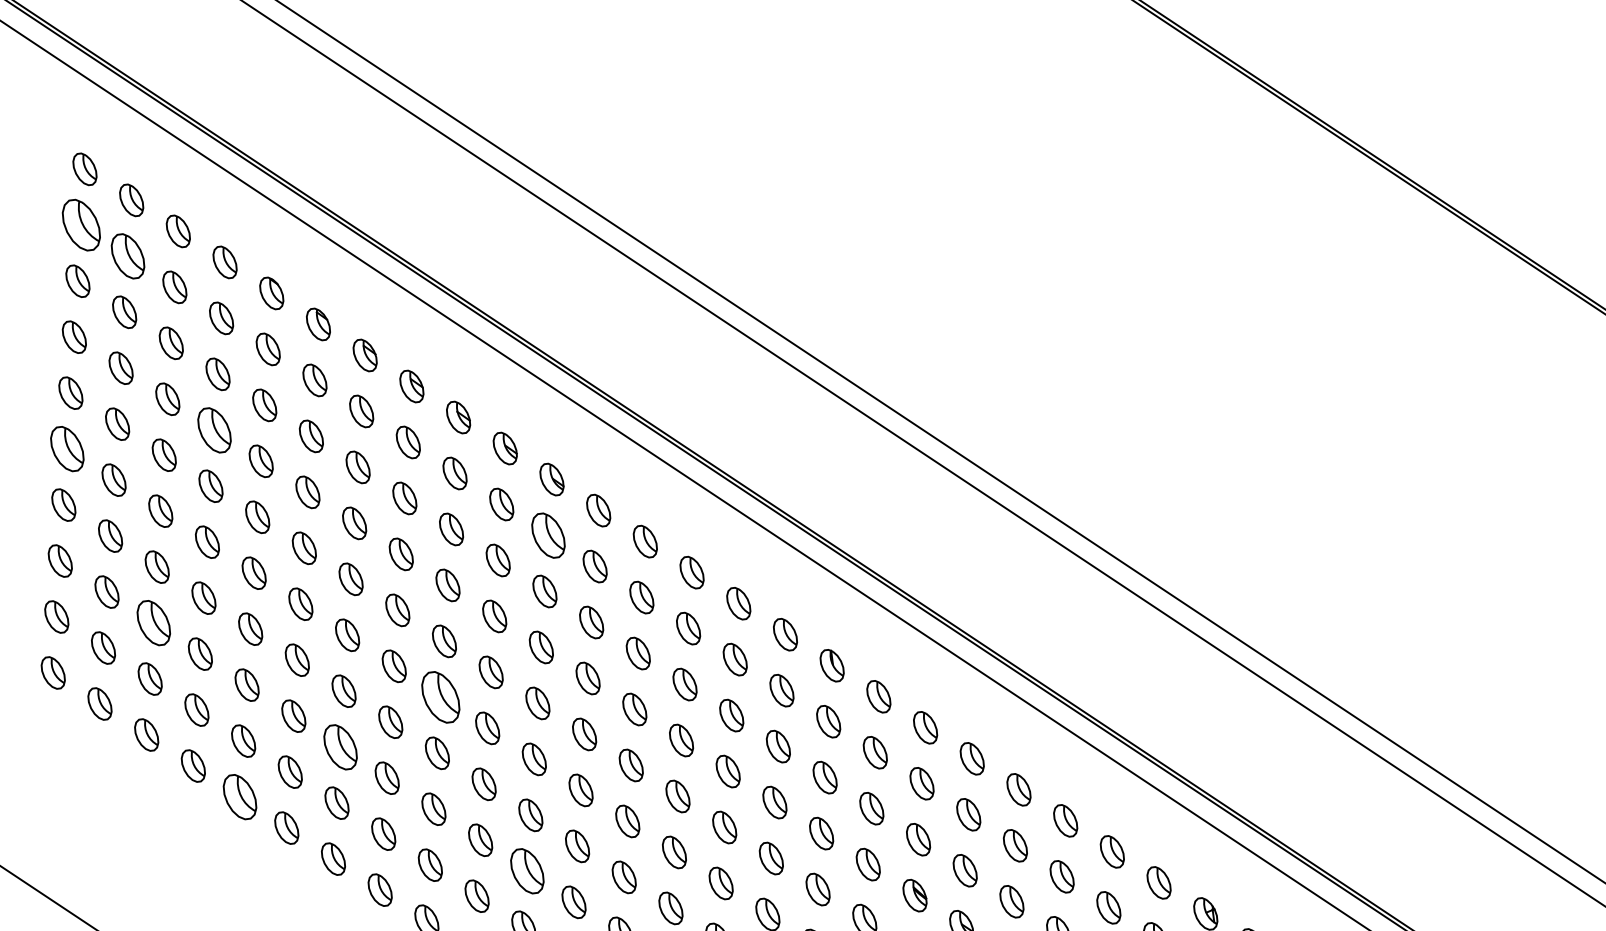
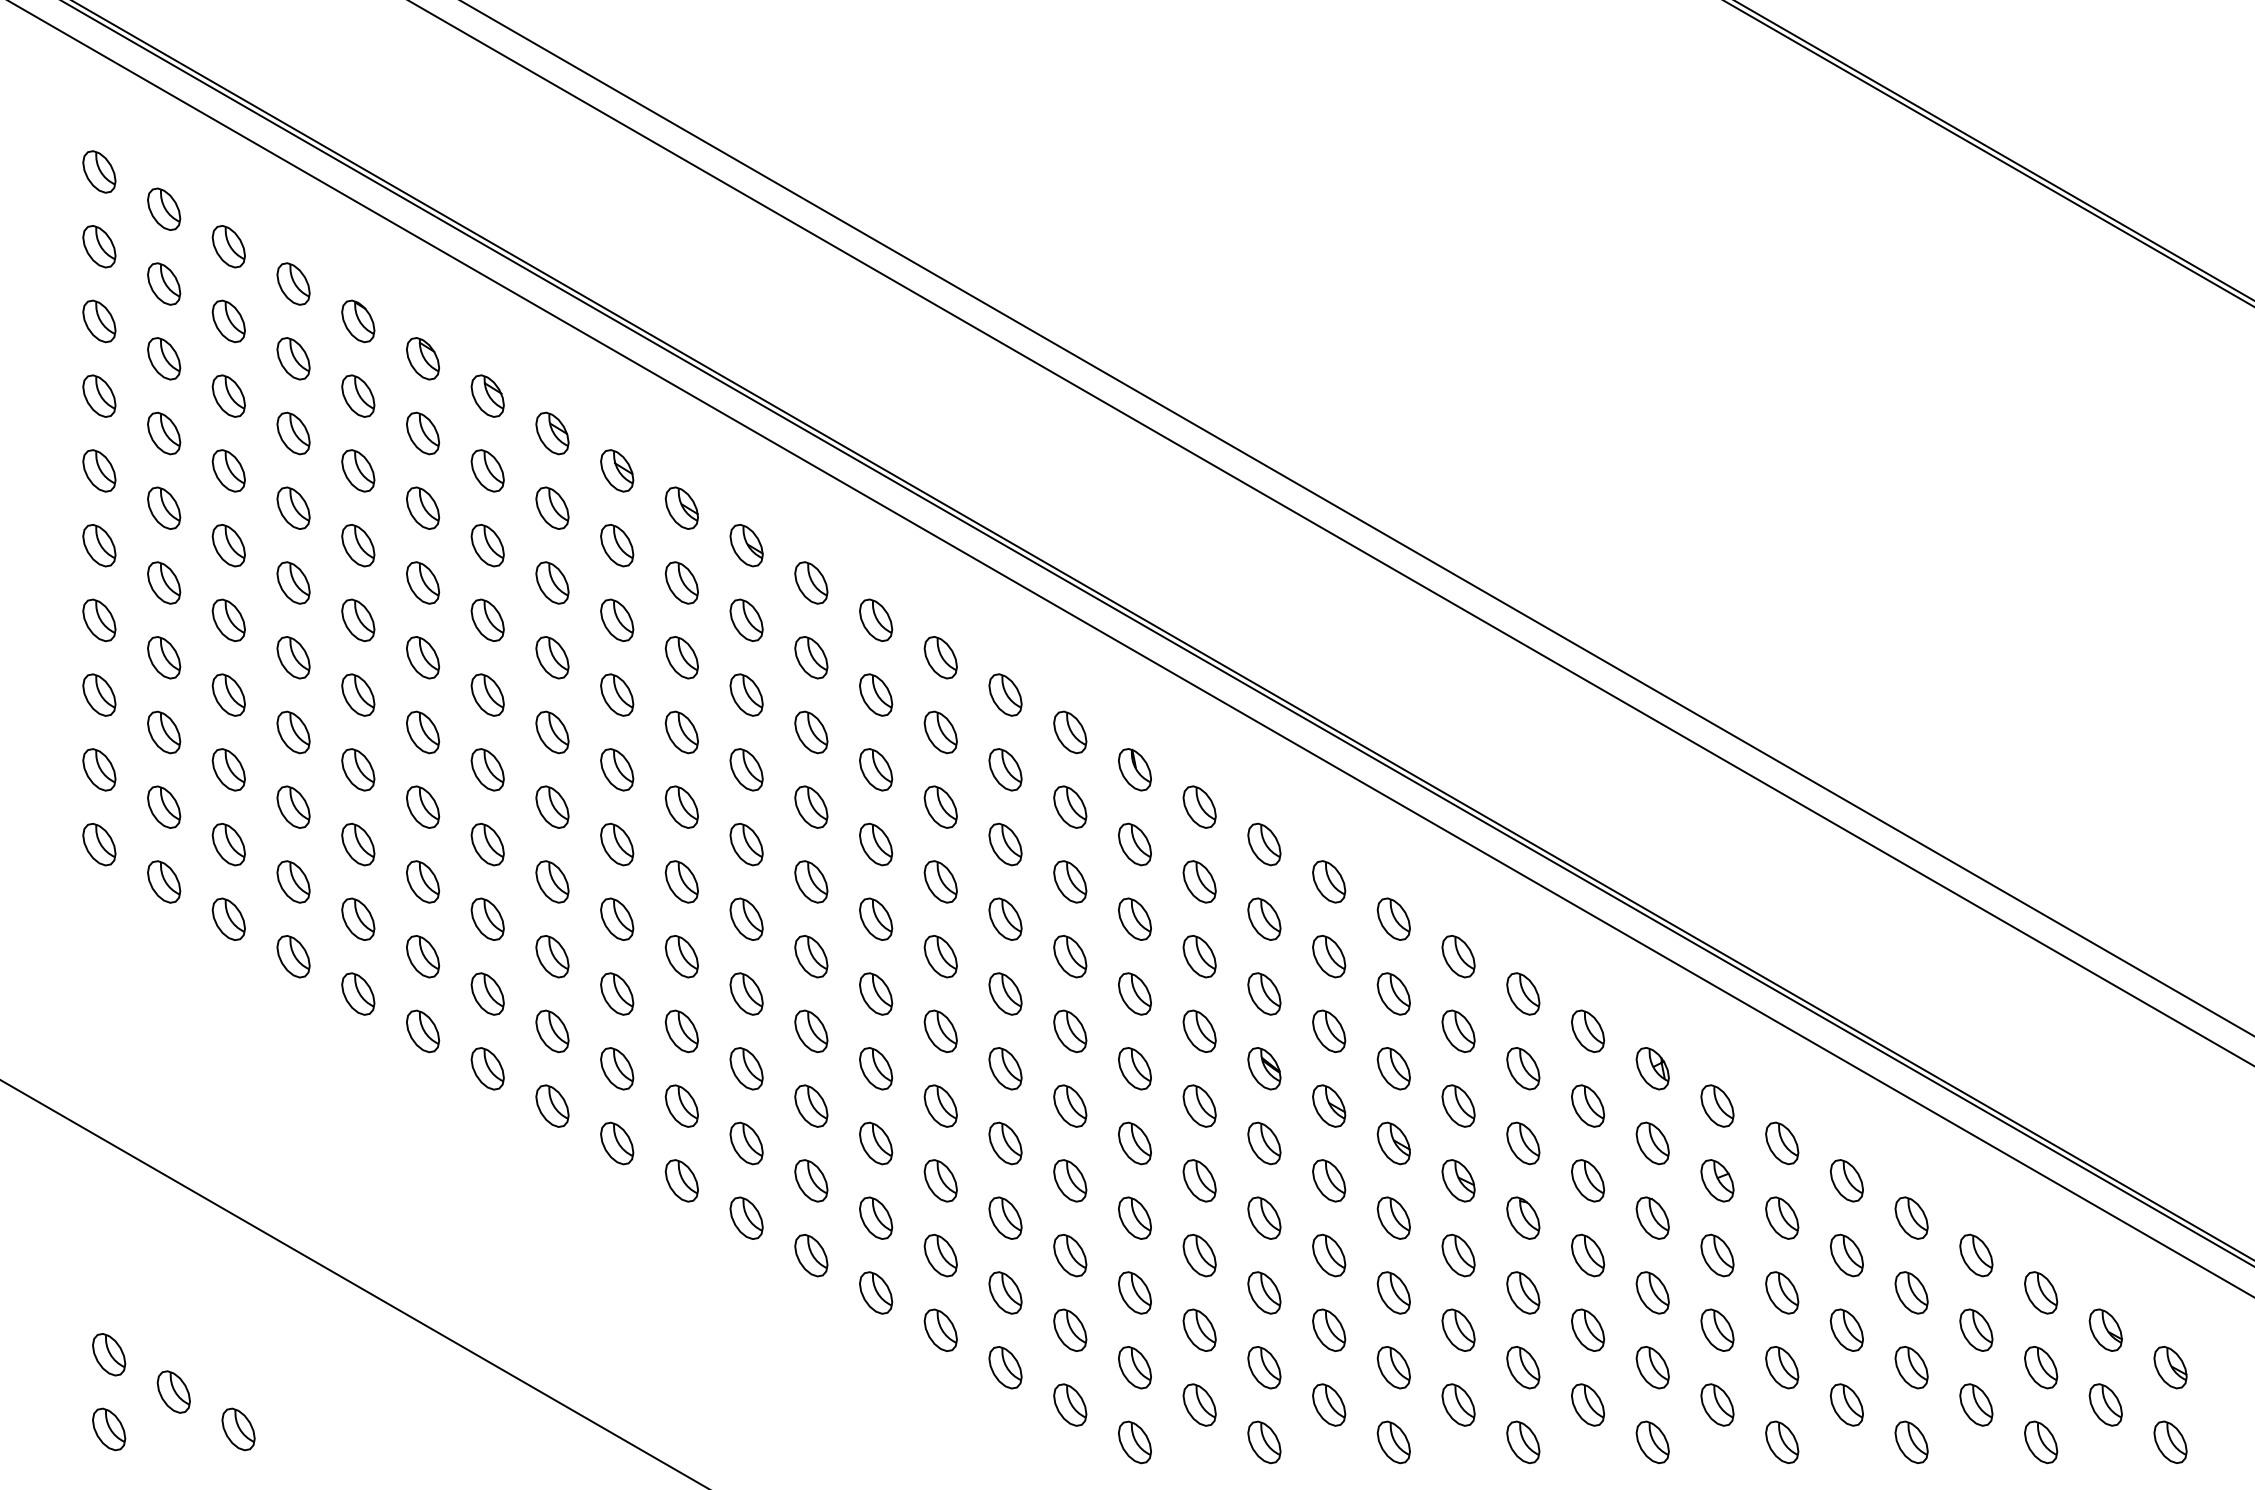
part: (81, 225) -> (99, 246), size x0.62
part: (128, 255) -> (164, 283), size x0.71
part: (214, 429) -> (293, 507), size x0.71
part: (67, 449) -> (99, 545), size x0.71
part: (548, 534) -> (746, 619), size x0.71
part: (153, 622) -> (228, 769), size x0.71
part: (441, 697) -> (617, 844), size x0.62
part: (340, 746) -> (487, 918), size x0.71
part: (240, 796) -> (358, 993), size x0.71
part: (527, 871) -> (746, 1068), size x0.71

